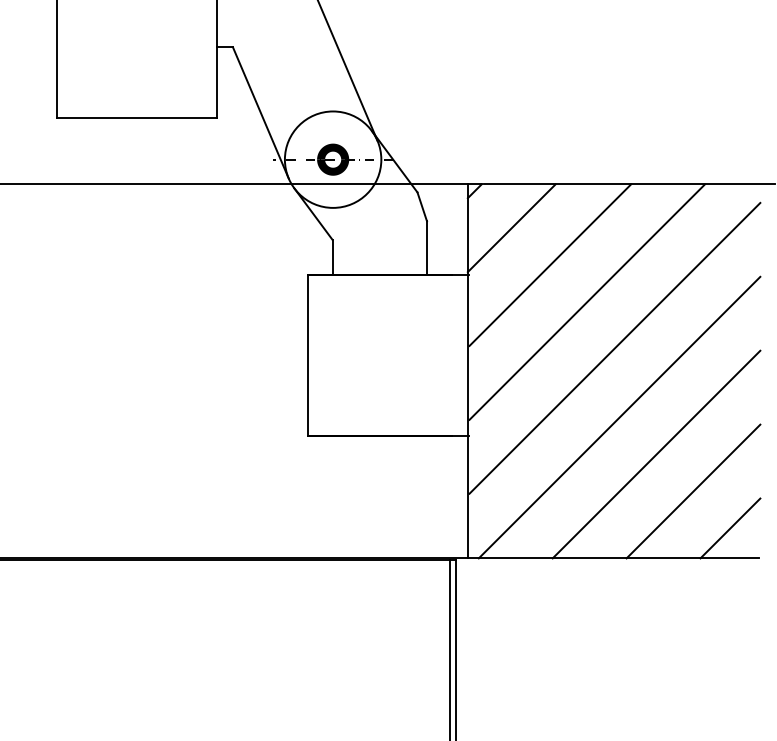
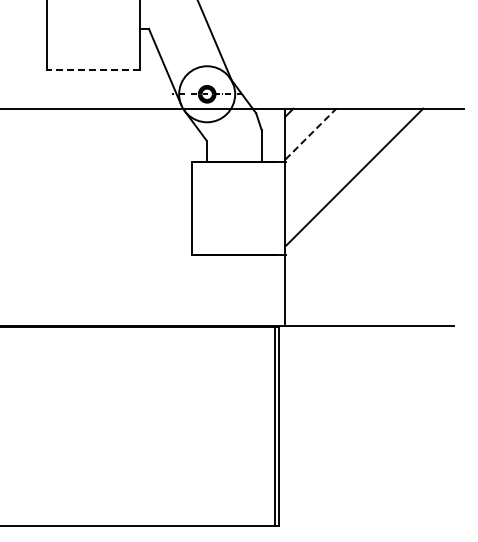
line: (137, 118) -> (93, 70), solid -> dashed
line: (512, 227) -> (311, 133), solid -> dashed
line: (550, 265) -> (333, 155), removed
line: (614, 347) -> (370, 203), removed
line: (619, 416) -> (373, 243), removed
line: (655, 454) -> (394, 265), removed
line: (693, 490) -> (416, 286), removed
line: (729, 528) -> (437, 308), removed

